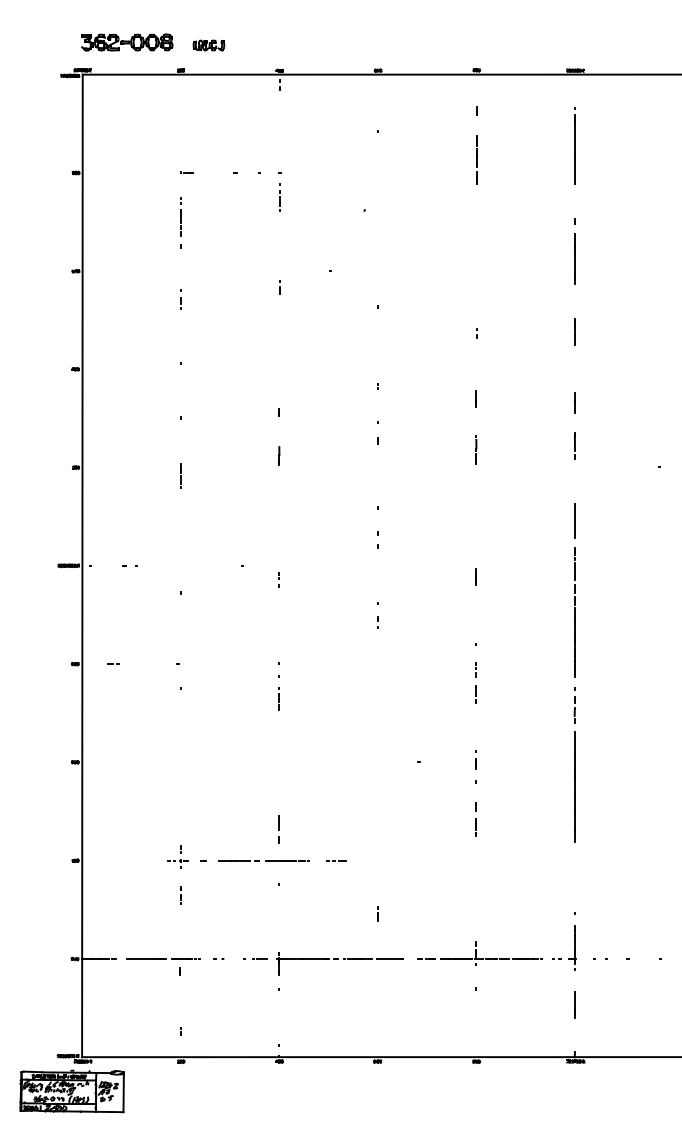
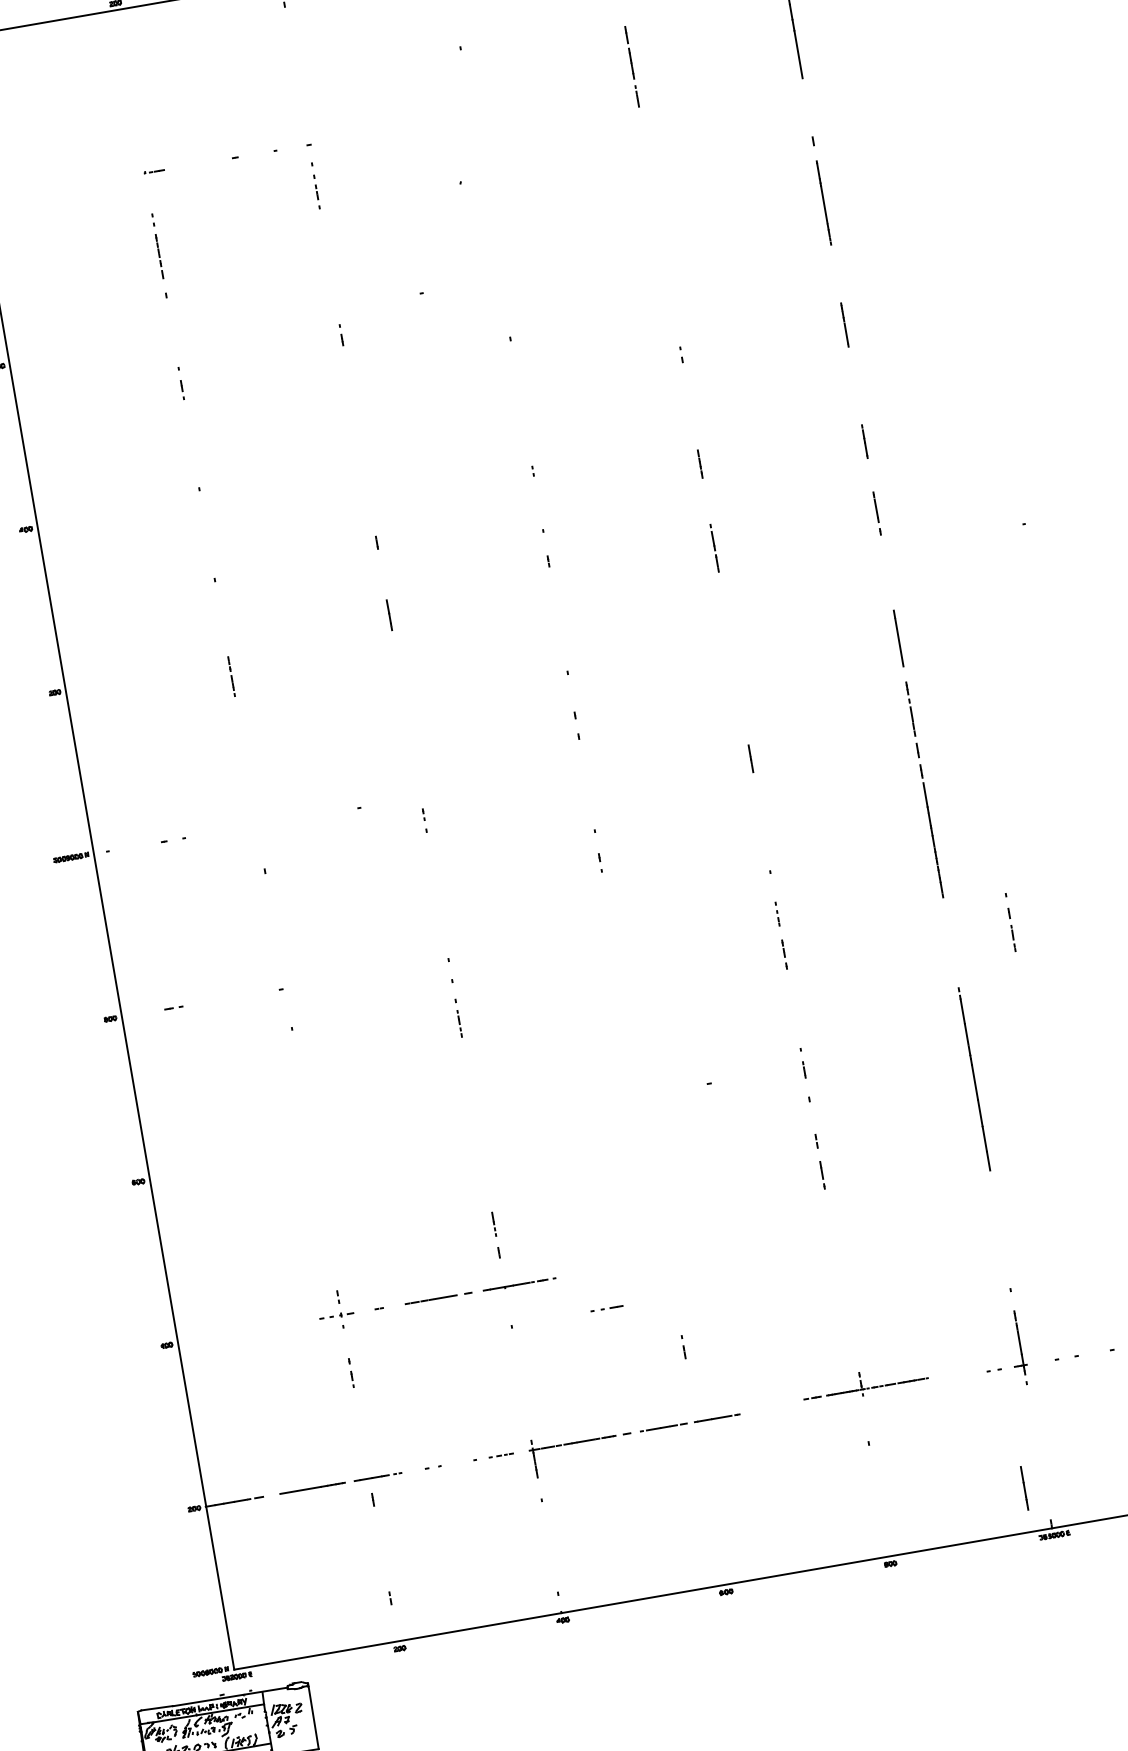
part: (574, 705) -> (1010, 922), moved
line: (335, 860) -> (605, 1308), moved
part: (479, 953) -> (864, 1383), size x0.6
line: (574, 1004) -> (1024, 1487), moved

